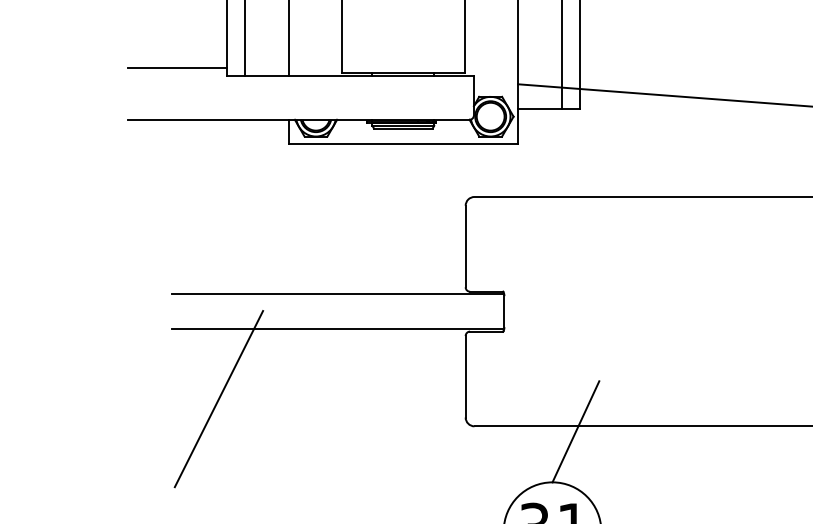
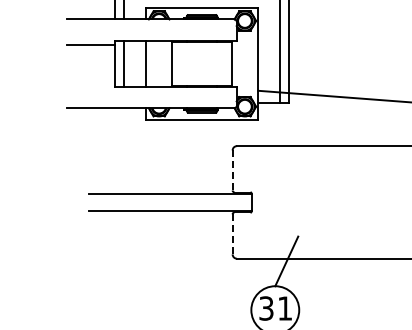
line: (176, 67) -> (90, 82), removed
line: (465, 244) -> (232, 169), solid -> dashed
line: (465, 374) -> (232, 233), solid -> dashed
line: (218, 399) -> (111, 245), removed

